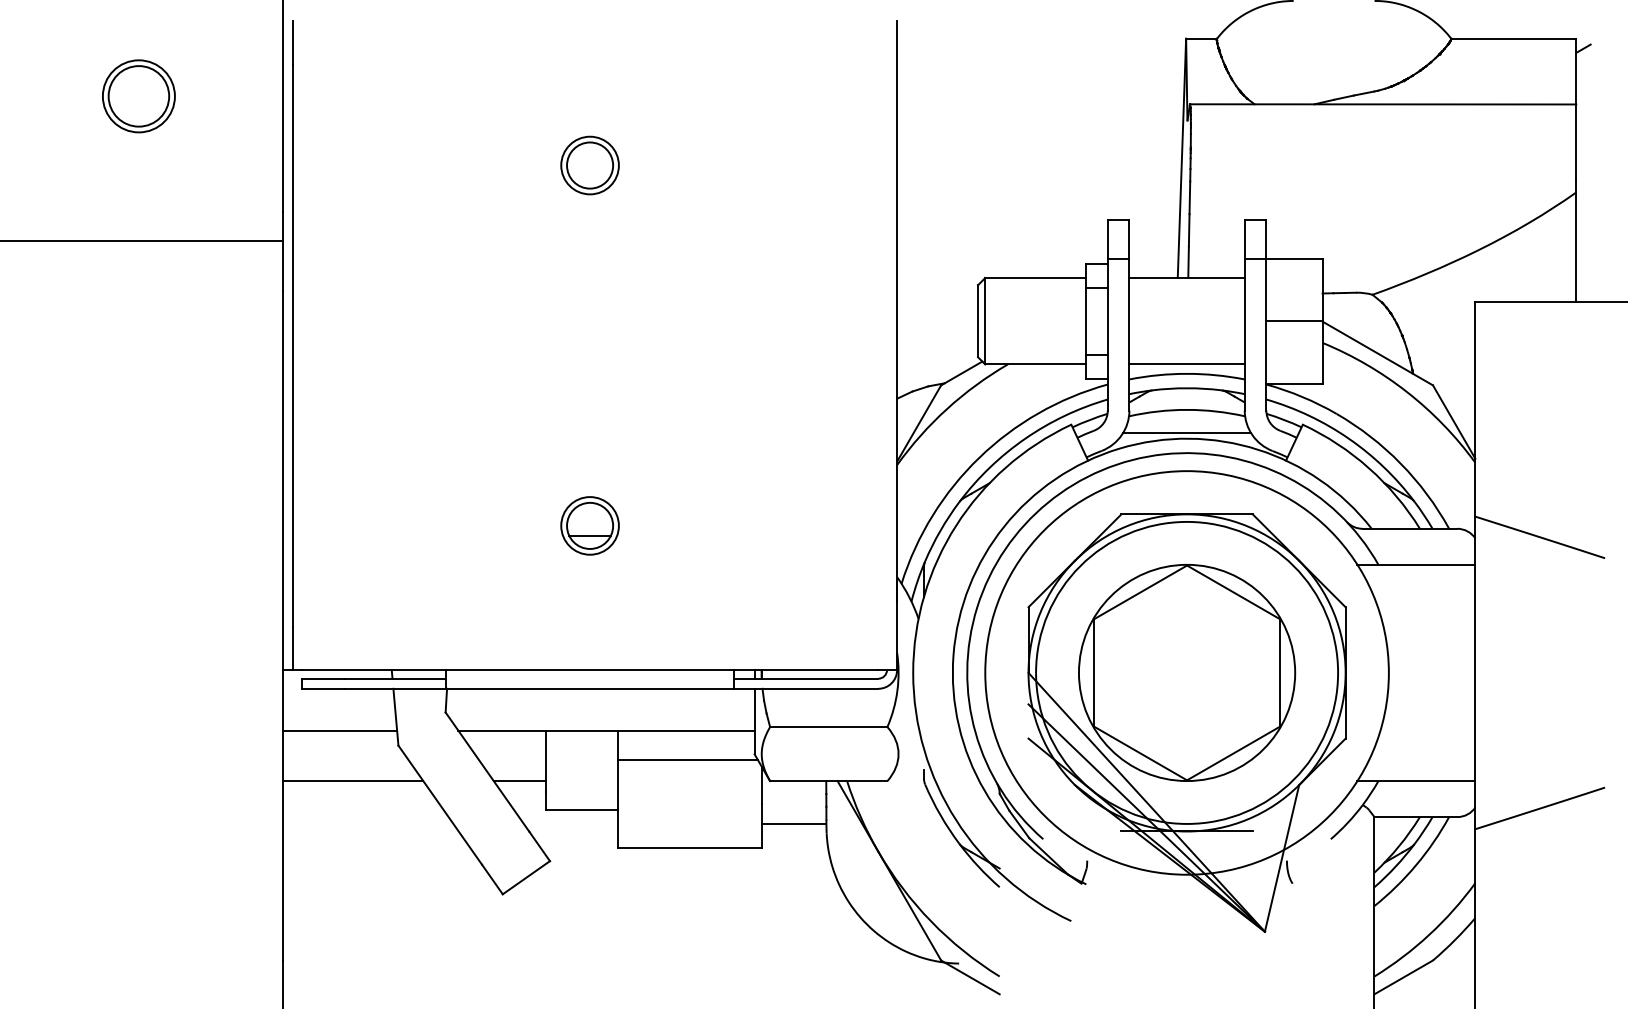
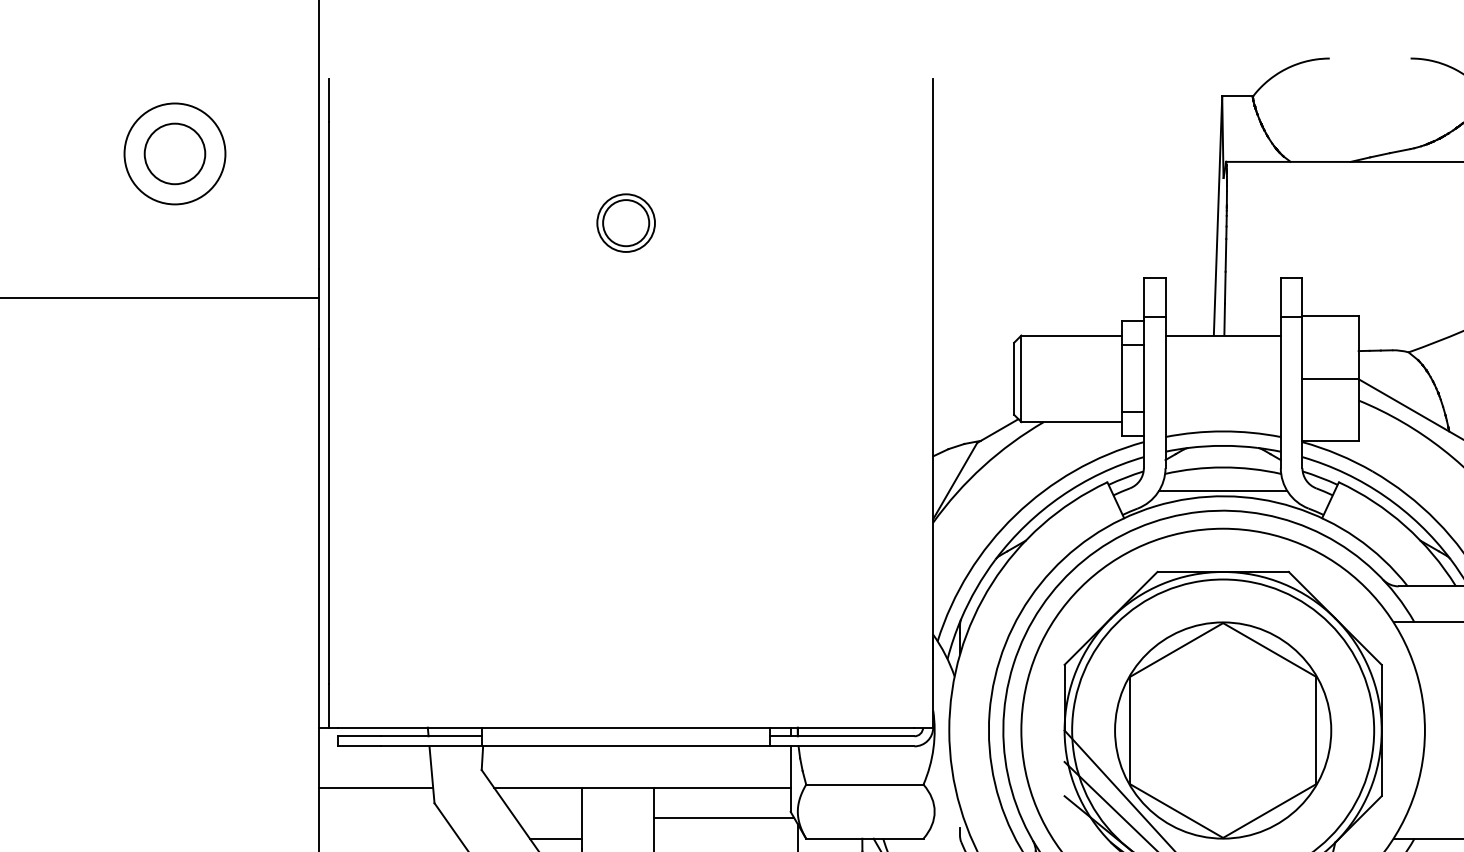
circle: (138, 96) -> (174, 154), size x1.4
line: (1186, 364) -> (1222, 422), removed
part: (589, 525) -> (625, 583), removed
line: (353, 781) -> (389, 839), removed

